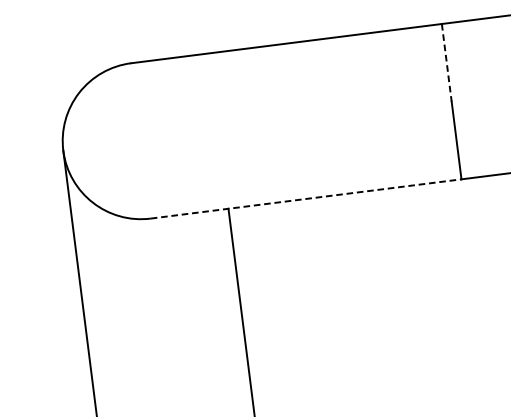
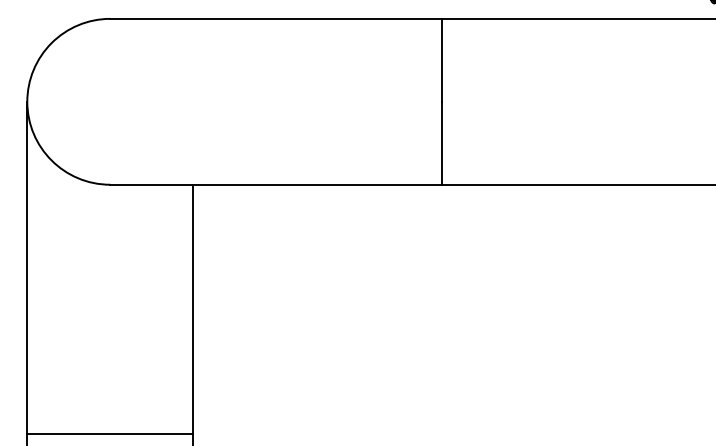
line: (446, 63) -> (441, 60), dashed -> solid
line: (306, 198) -> (276, 184), dashed -> solid

